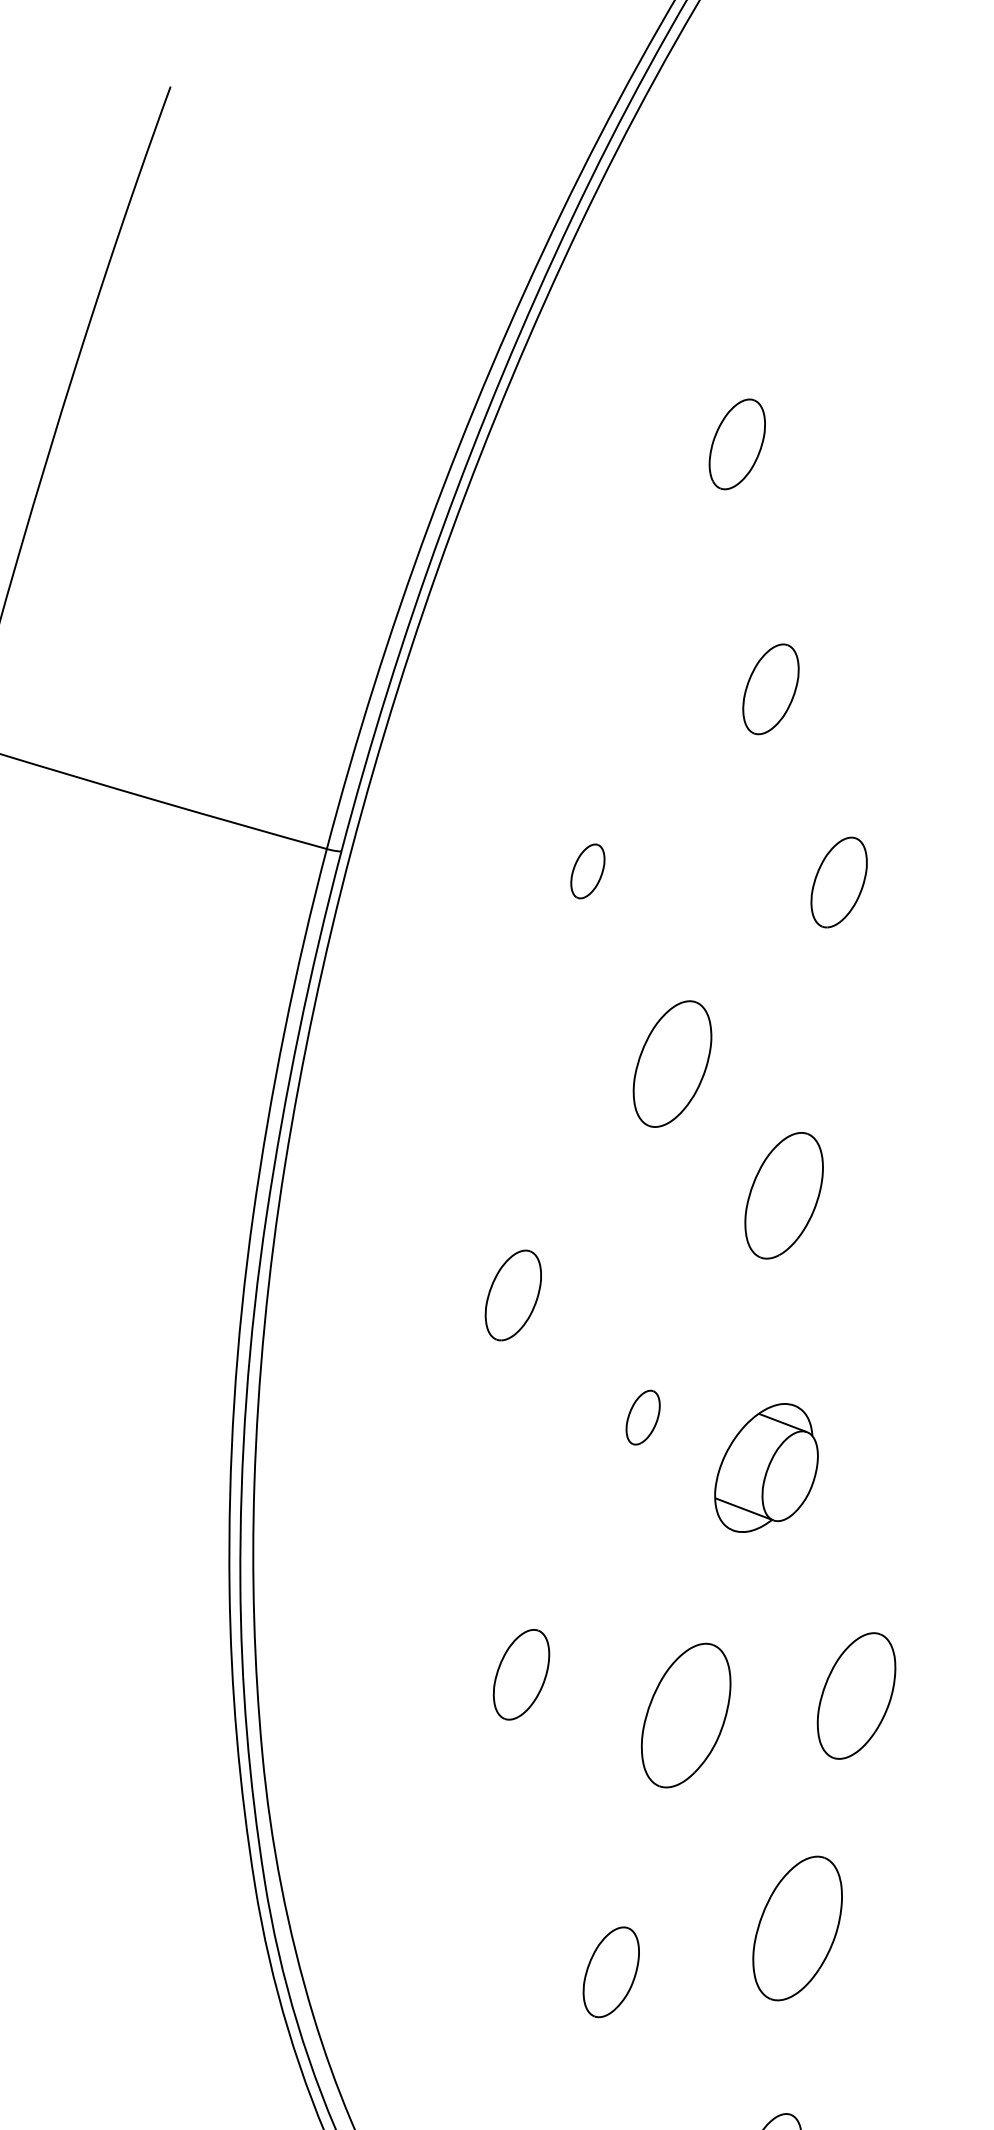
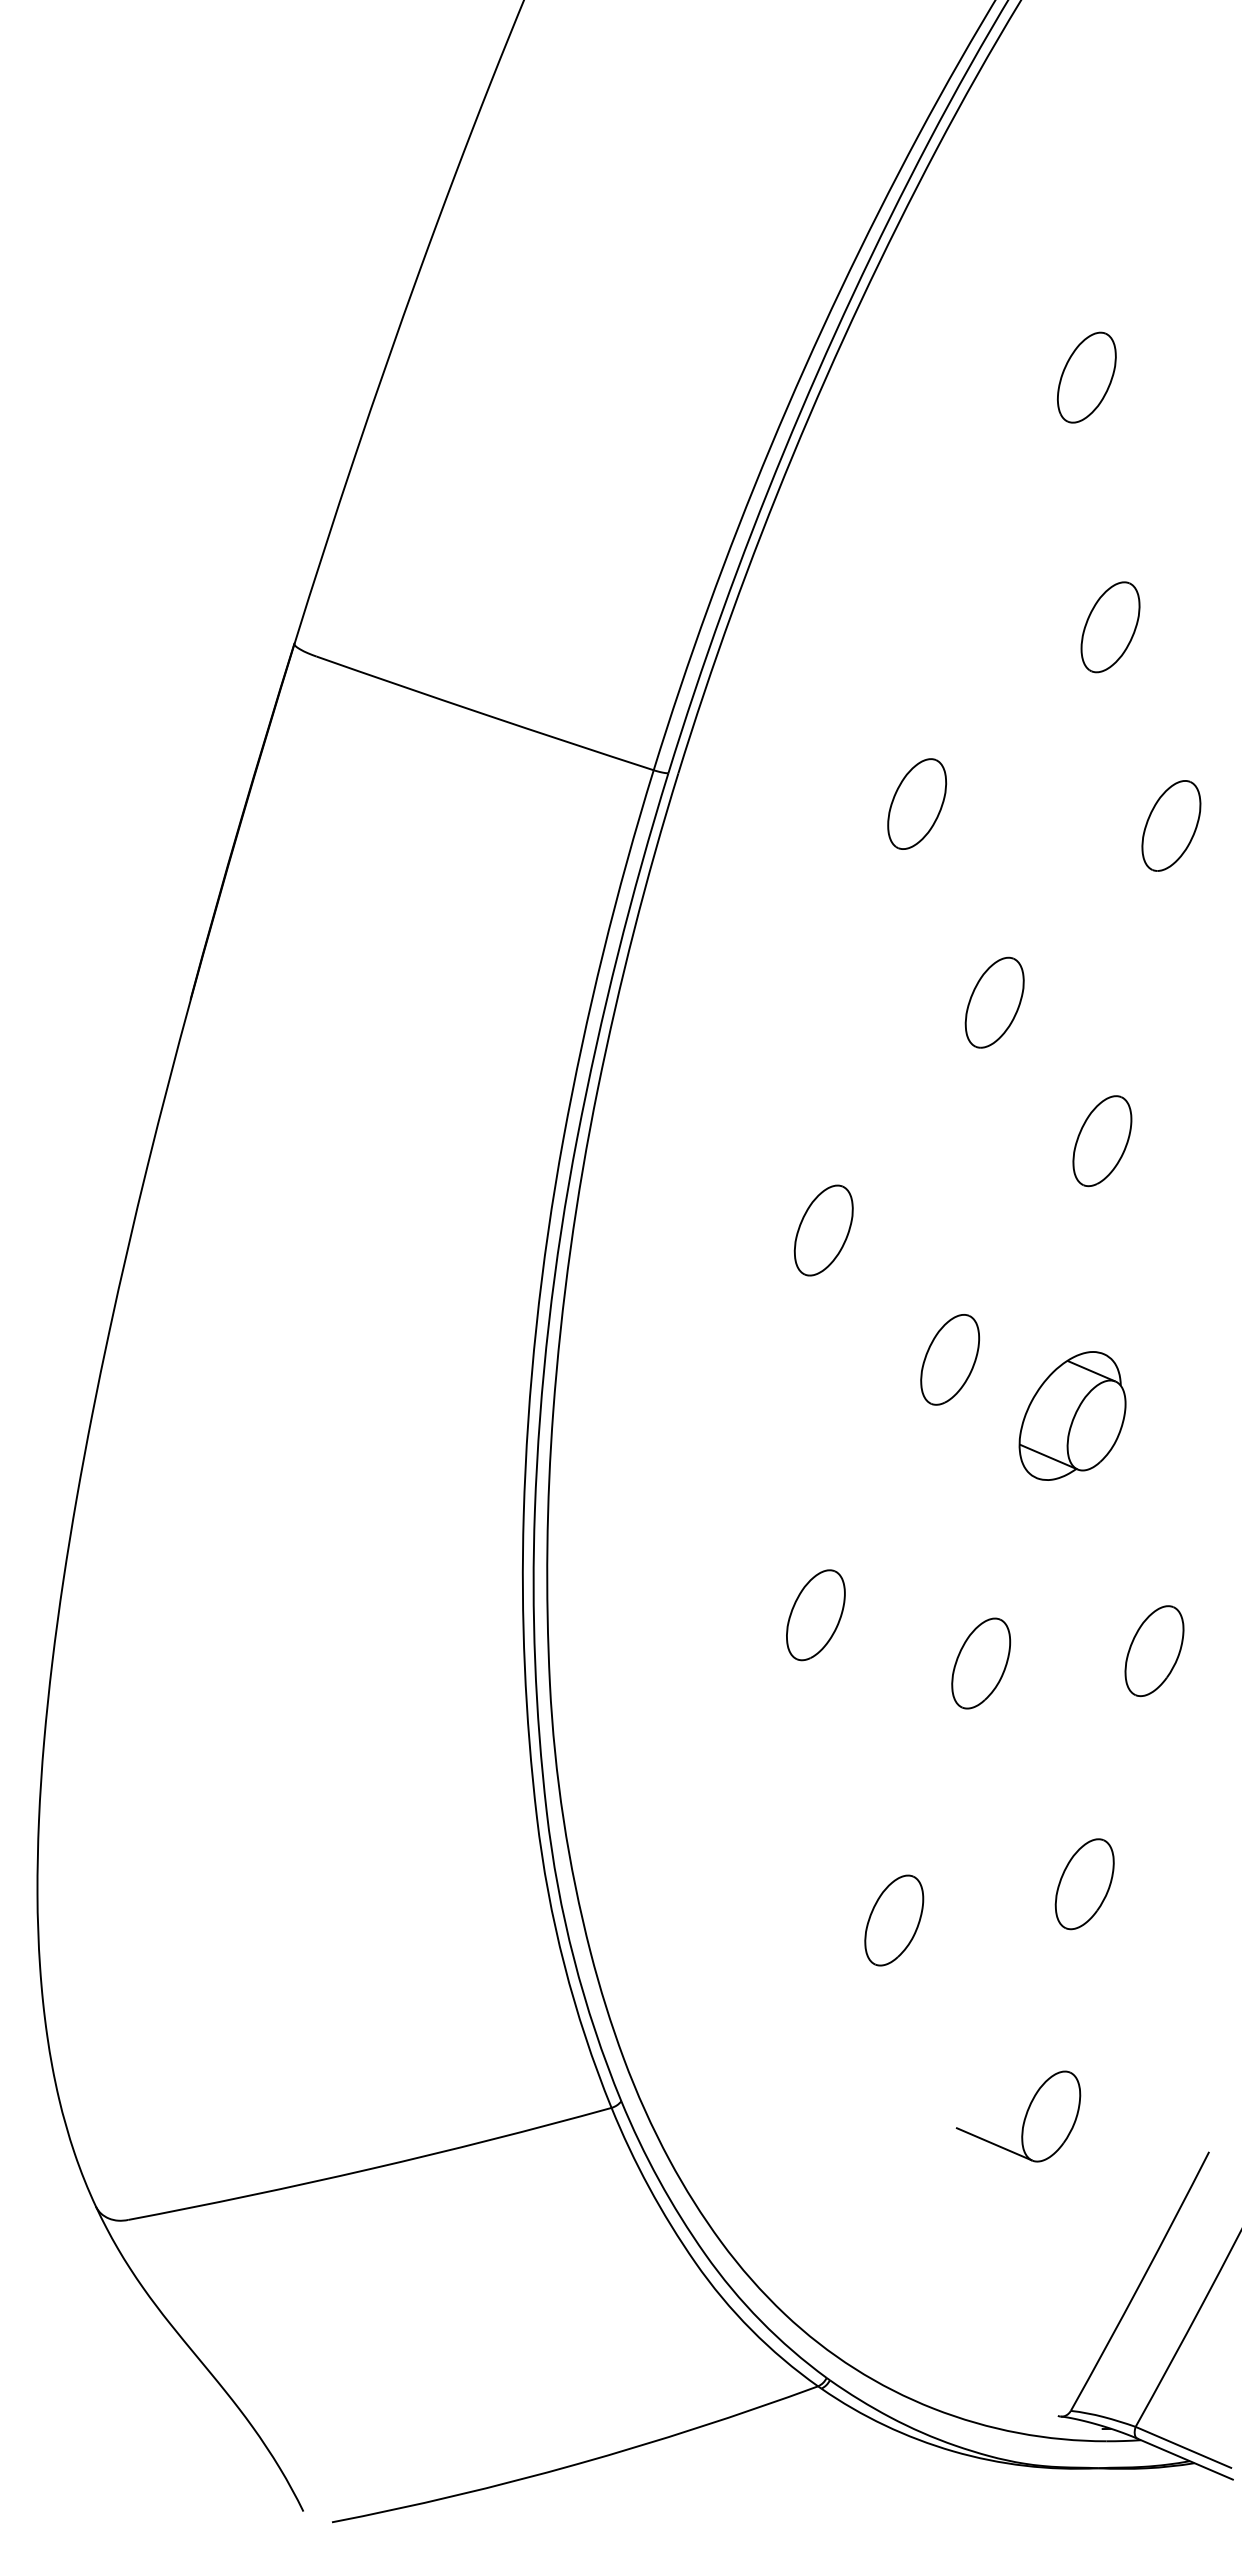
part: (588, 870) -> (917, 803), size x1.67
part: (672, 1063) -> (994, 1002), size x0.71
part: (784, 1196) -> (1102, 1141), size x0.71
part: (642, 1417) -> (949, 1359), size x1.67
part: (856, 1696) -> (1154, 1651), size x0.71
part: (686, 1715) -> (981, 1663), size x0.62
part: (797, 1928) -> (1084, 1884), size x0.62

